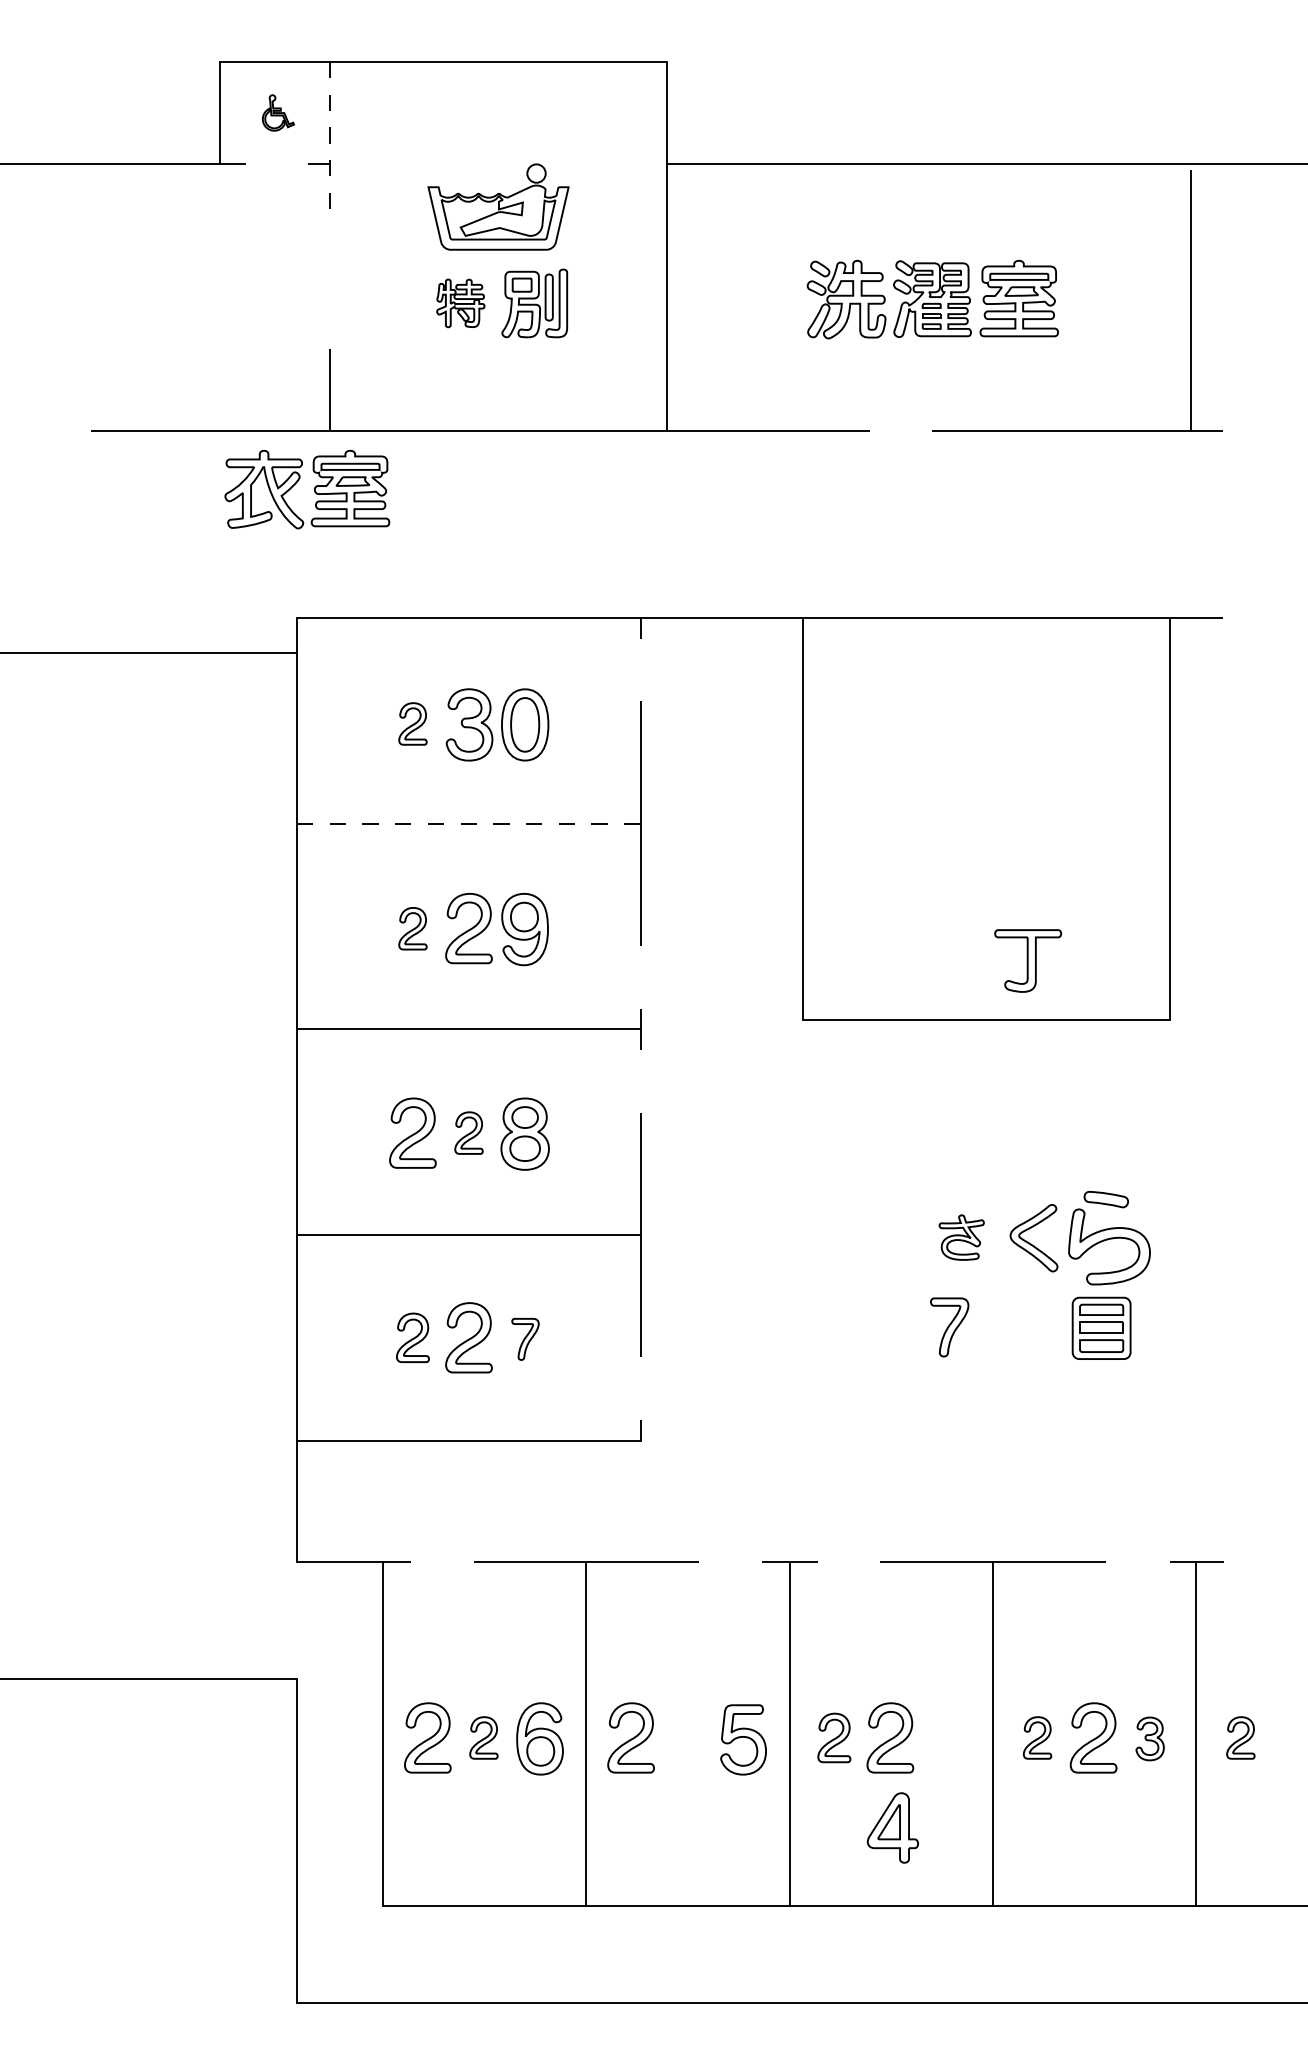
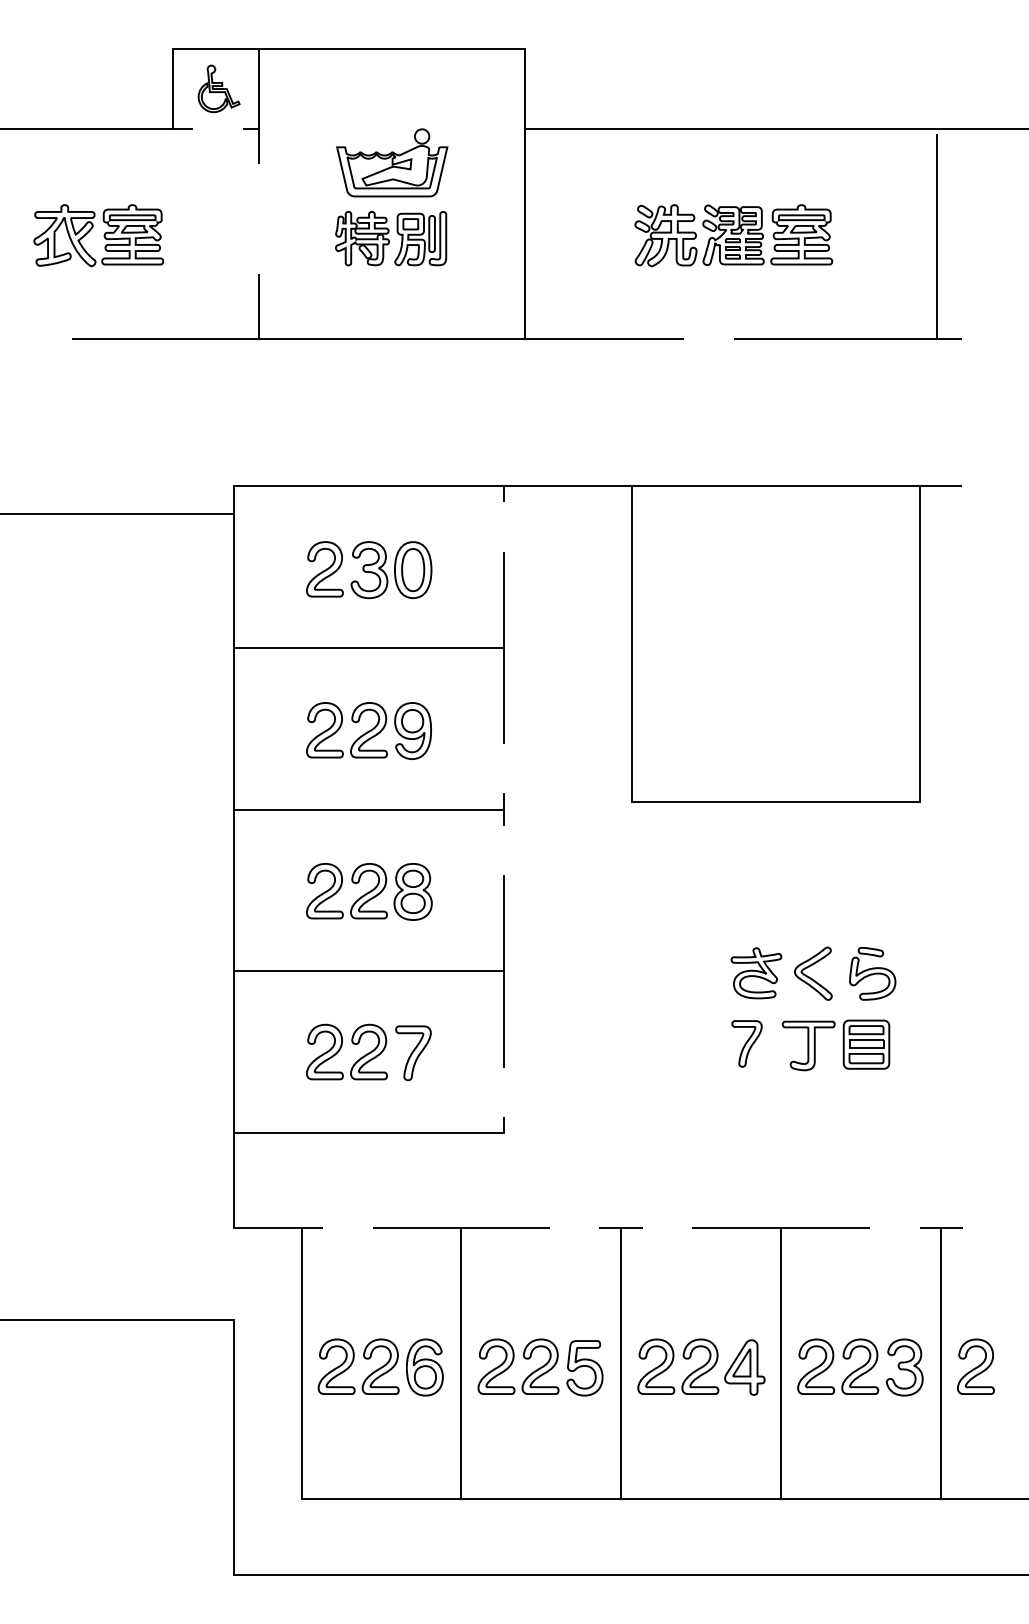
part: (278, 112) -> (219, 88), size x1.67
line: (329, 135) -> (259, 106), dashed -> solid
part: (460, 303) -> (362, 238), size x1.43
part: (314, 489) -> (104, 235), moved
part: (412, 723) -> (324, 569), size x1.67
line: (469, 823) -> (369, 647), dashed -> solid
part: (412, 928) -> (324, 730), size x1.67
part: (1028, 960) -> (809, 1045), moved
part: (468, 1132) -> (368, 890), size x1.67
part: (961, 1237) -> (756, 973), size x1.43
part: (1109, 1238) -> (872, 973), size x0.71
part: (412, 1337) -> (324, 1051), size x1.43
part: (525, 1339) -> (413, 1053), size x1.67
part: (483, 1737) -> (380, 1366), size x1.67
part: (686, 1737) -> (540, 1366), added
part: (834, 1737) -> (656, 1366), size x1.43
part: (1037, 1737) -> (816, 1366), size x1.67
part: (1240, 1737) -> (975, 1366), size x1.67
part: (1149, 1738) -> (904, 1367), size x1.67
part: (892, 1827) -> (744, 1367), moved

